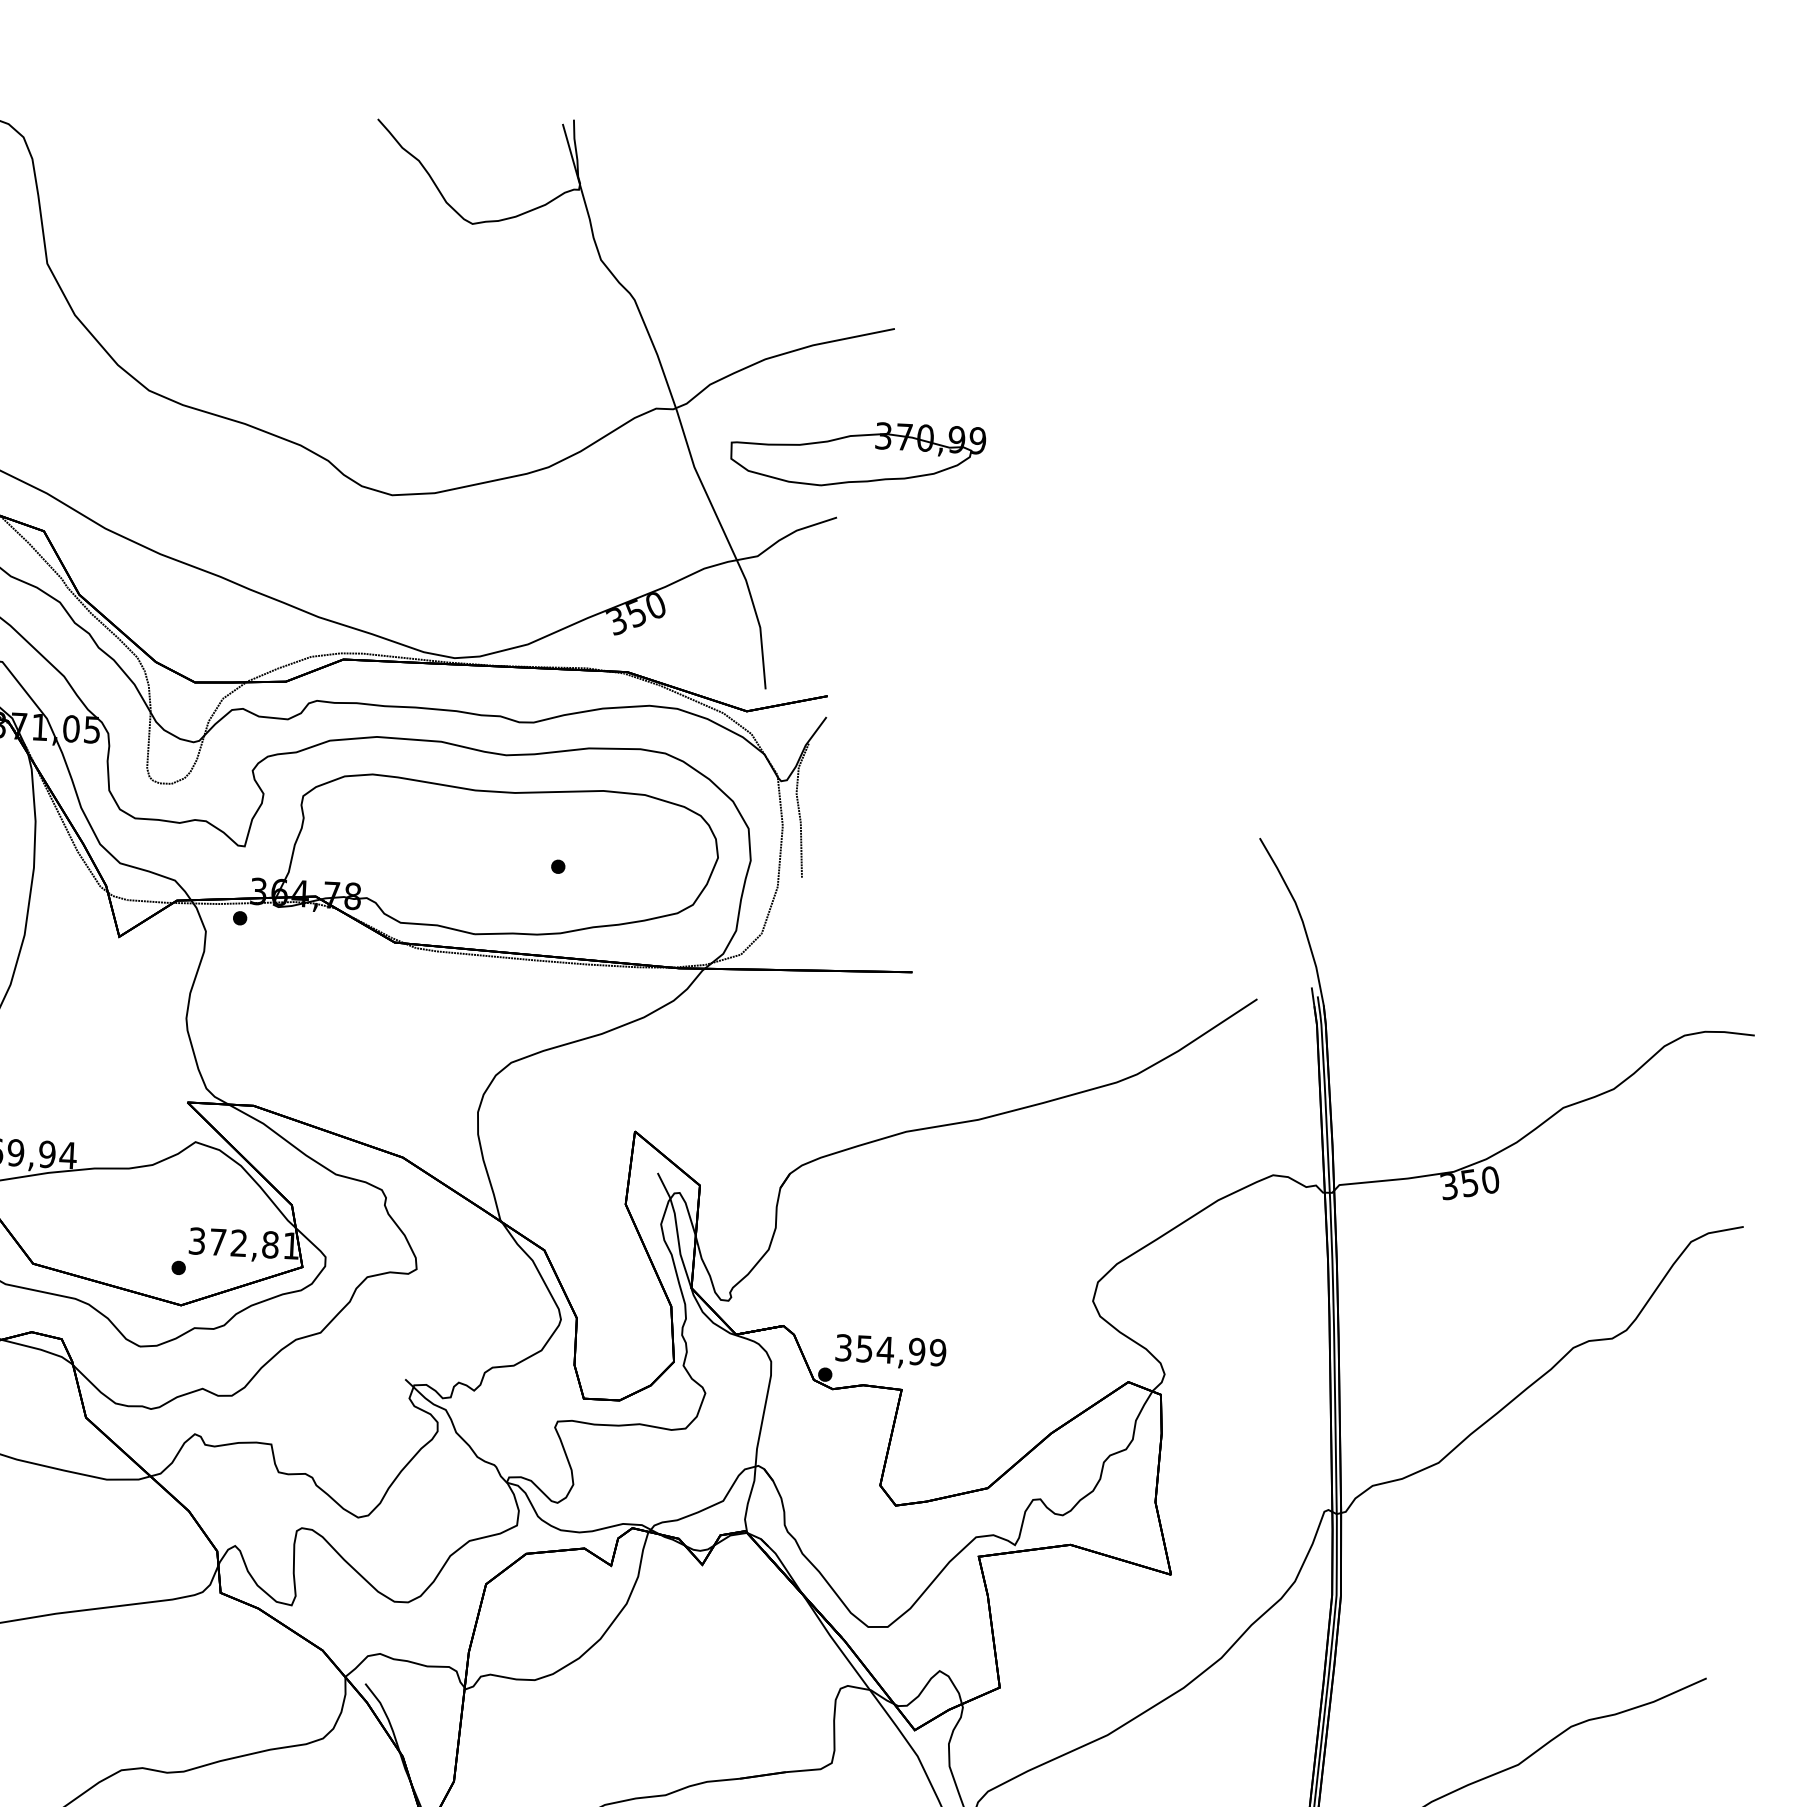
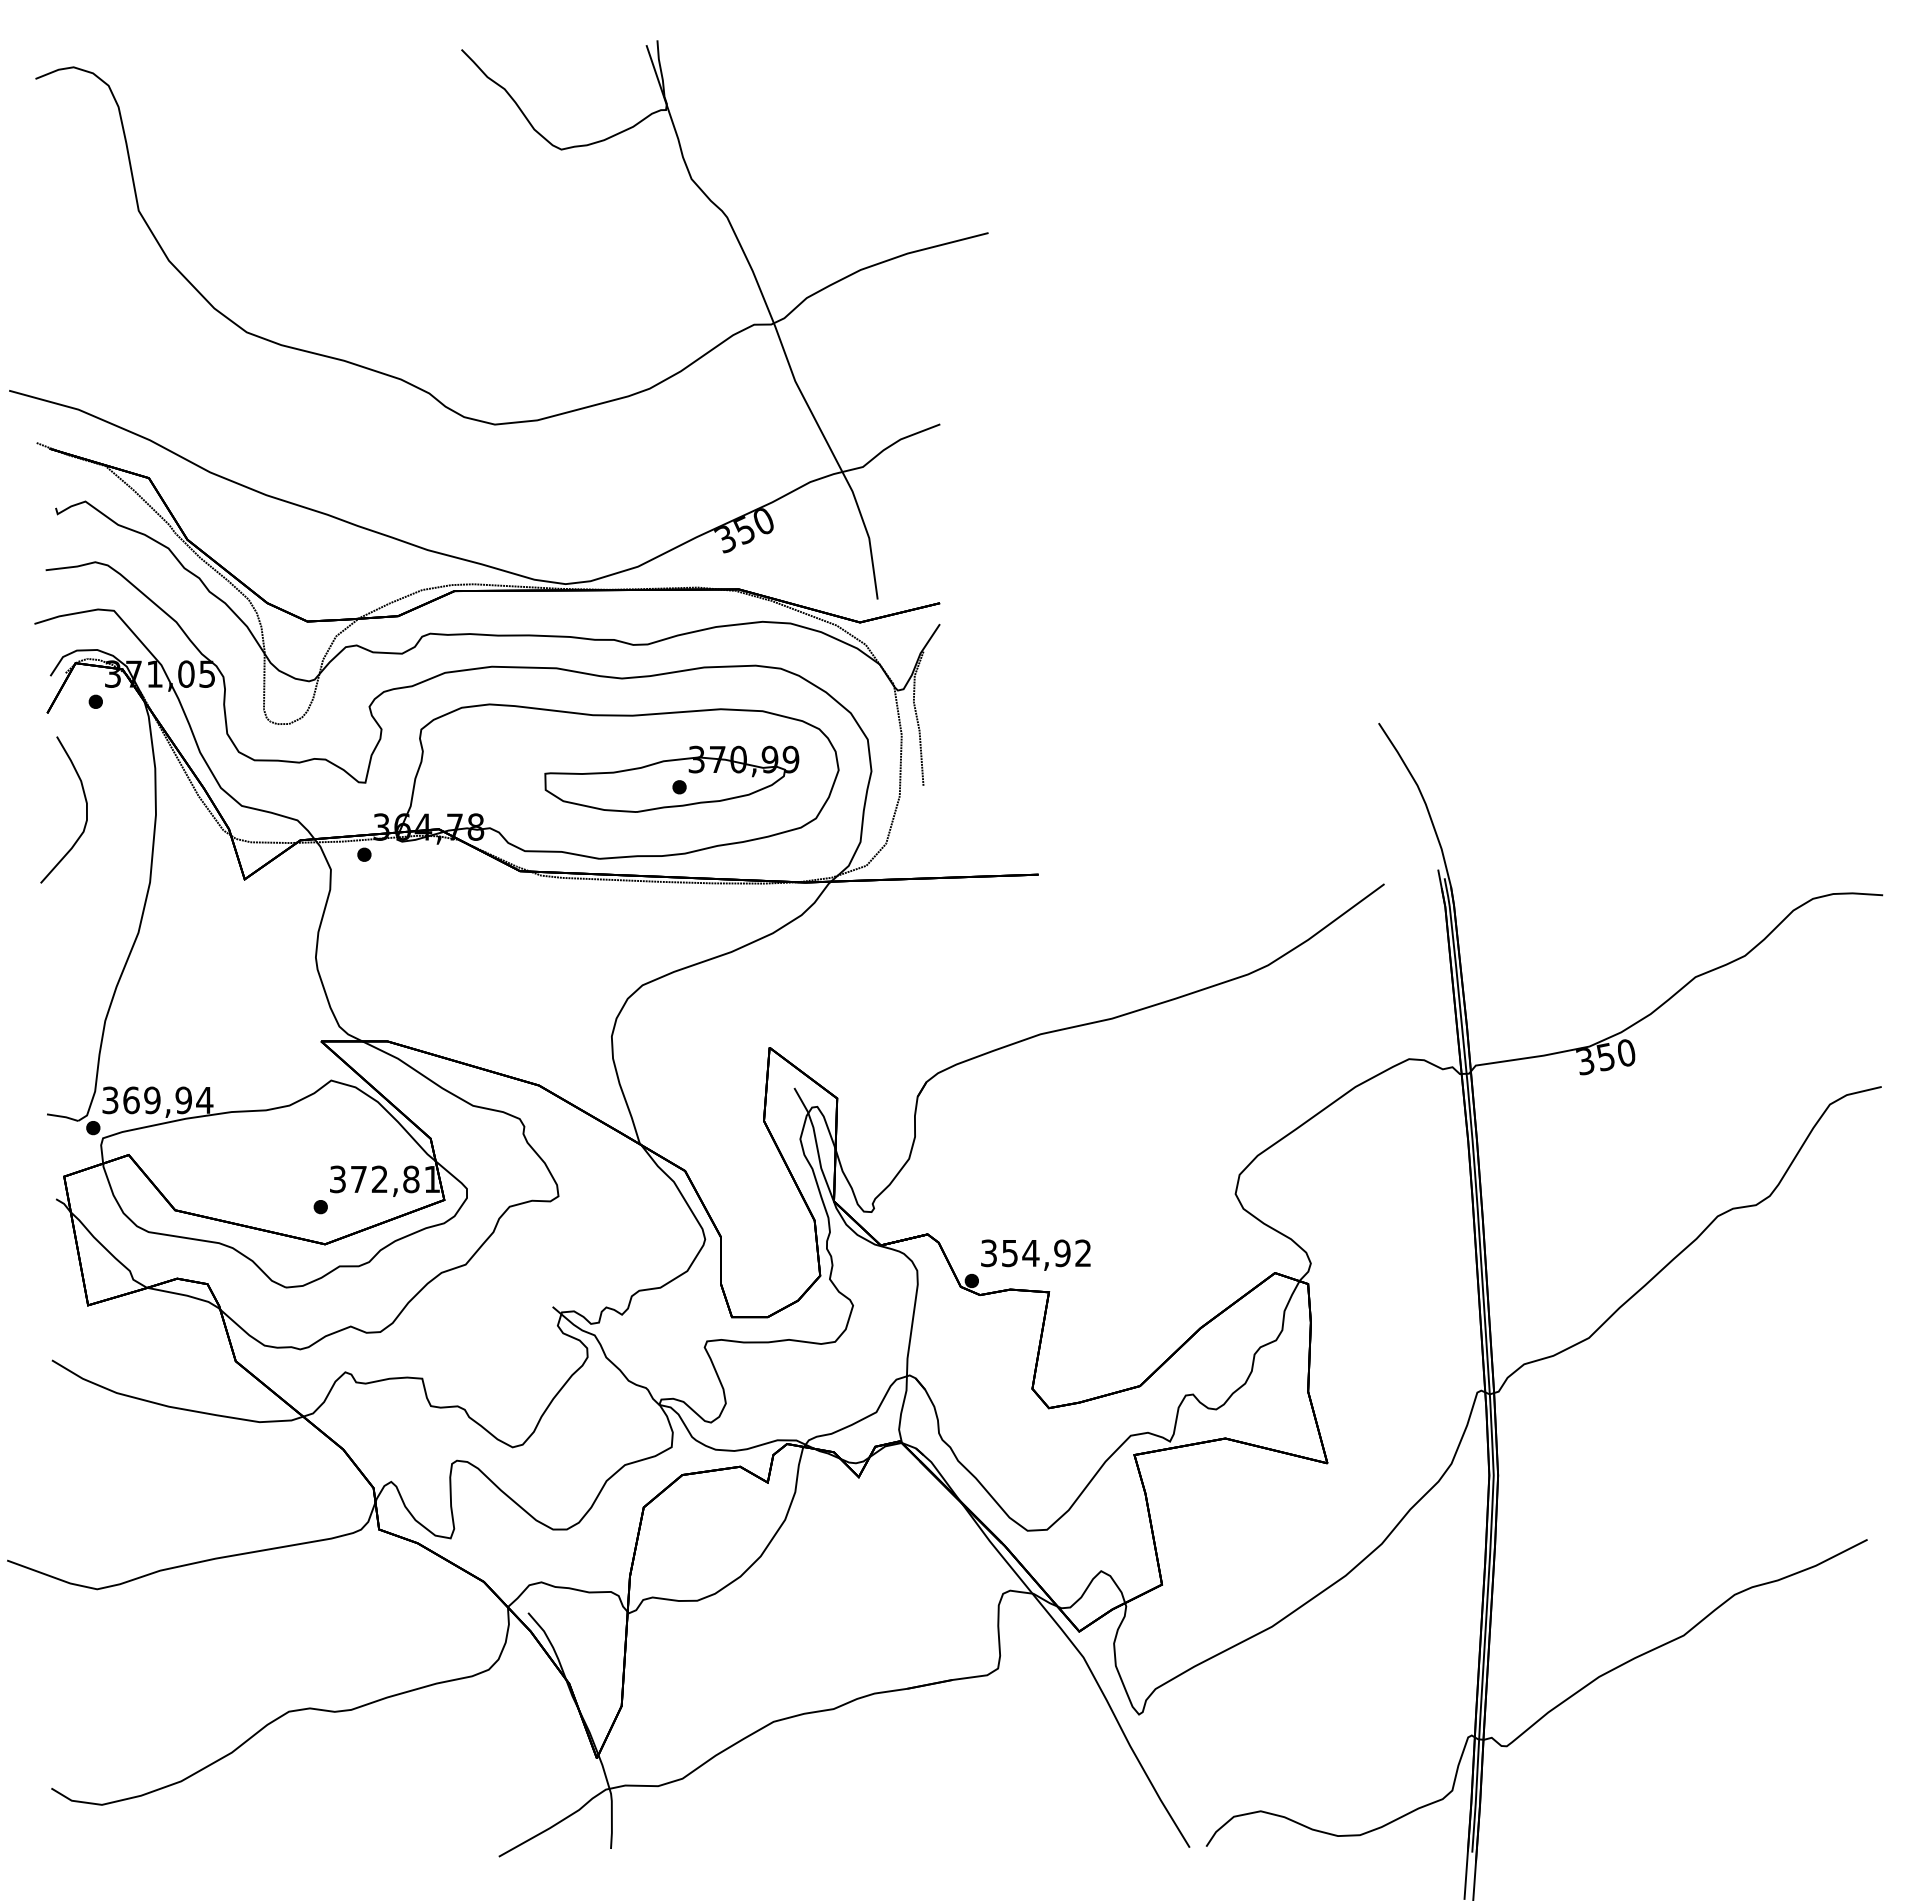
part: (857, 453) -> (671, 778), moved
text: (938, 1352) -> (1083, 1253), 354,99 -> 354,92

